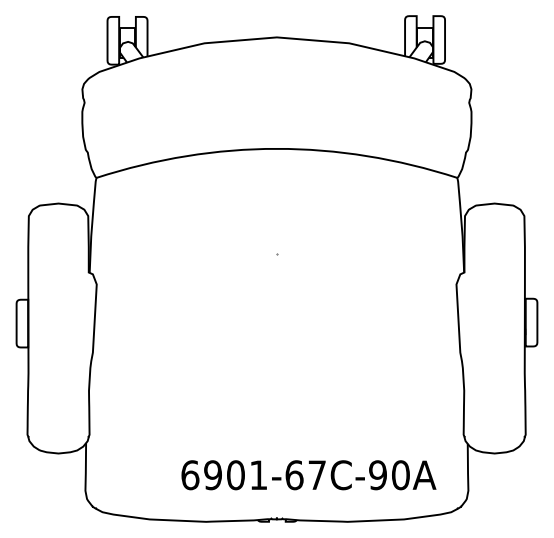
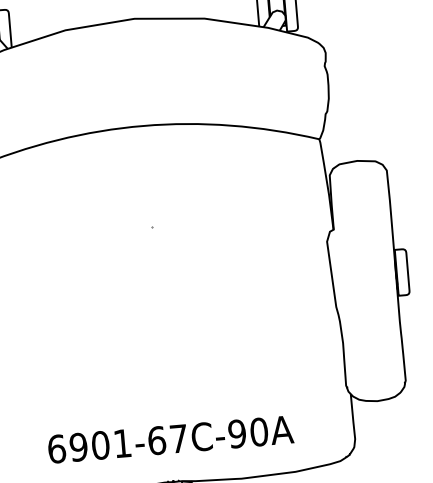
text: (308, 475) -> (170, 439), moved

